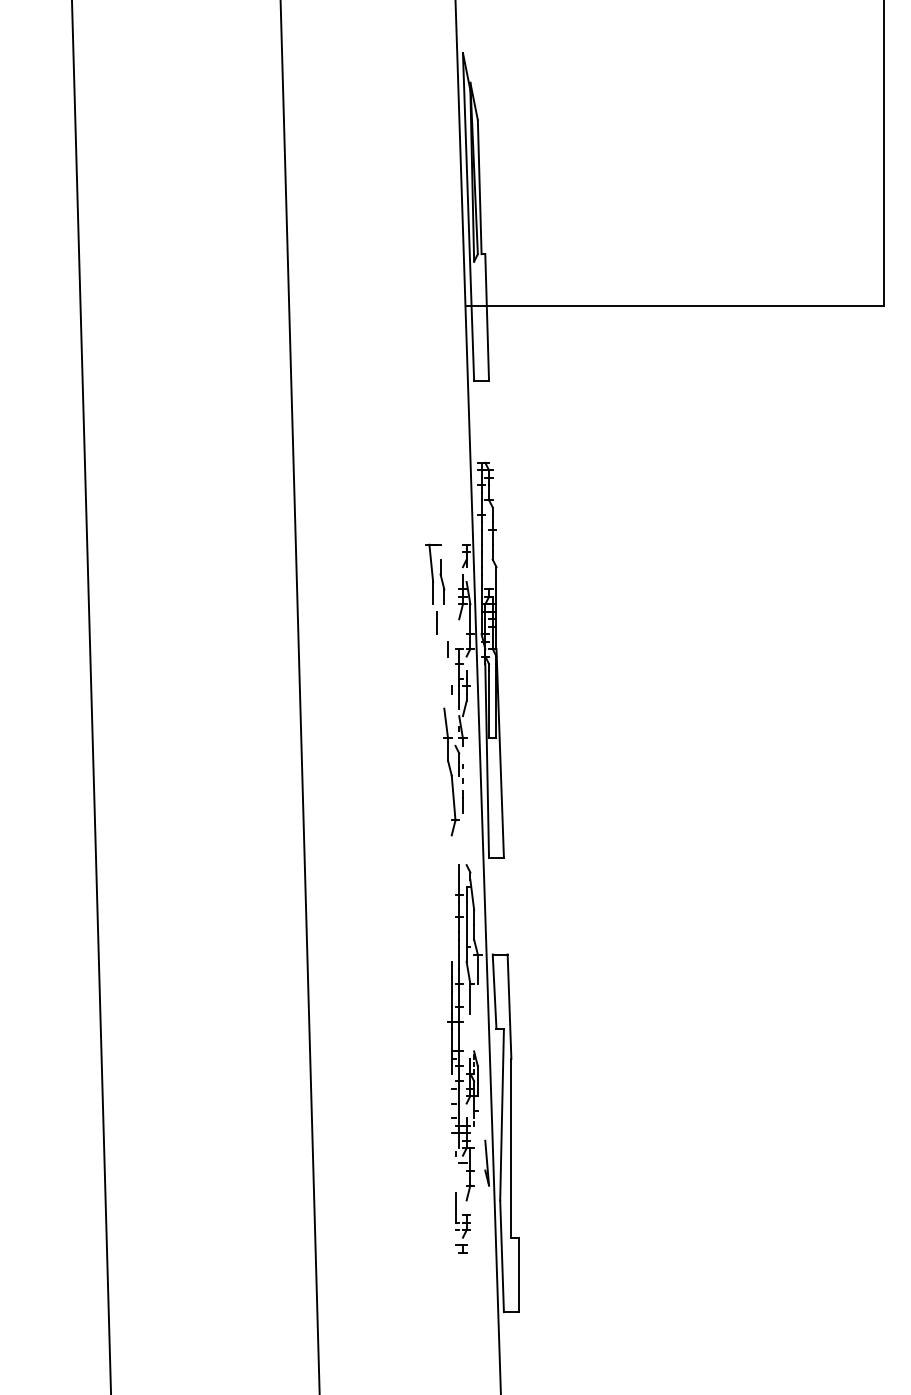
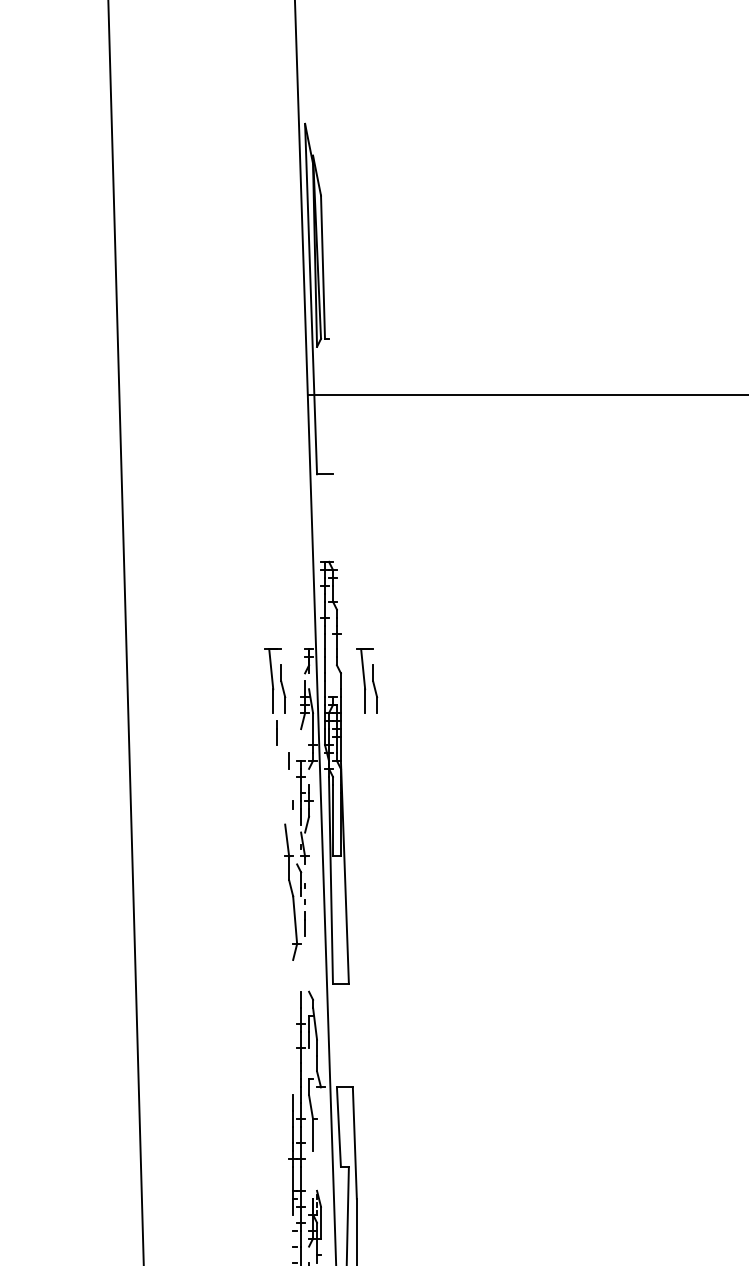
line: (487, 317) -> (331, 406), removed
part: (521, 573) -> (367, 680), added
line: (466, 932) -> (308, 1063), removed
line: (477, 969) -> (320, 1103), removed

